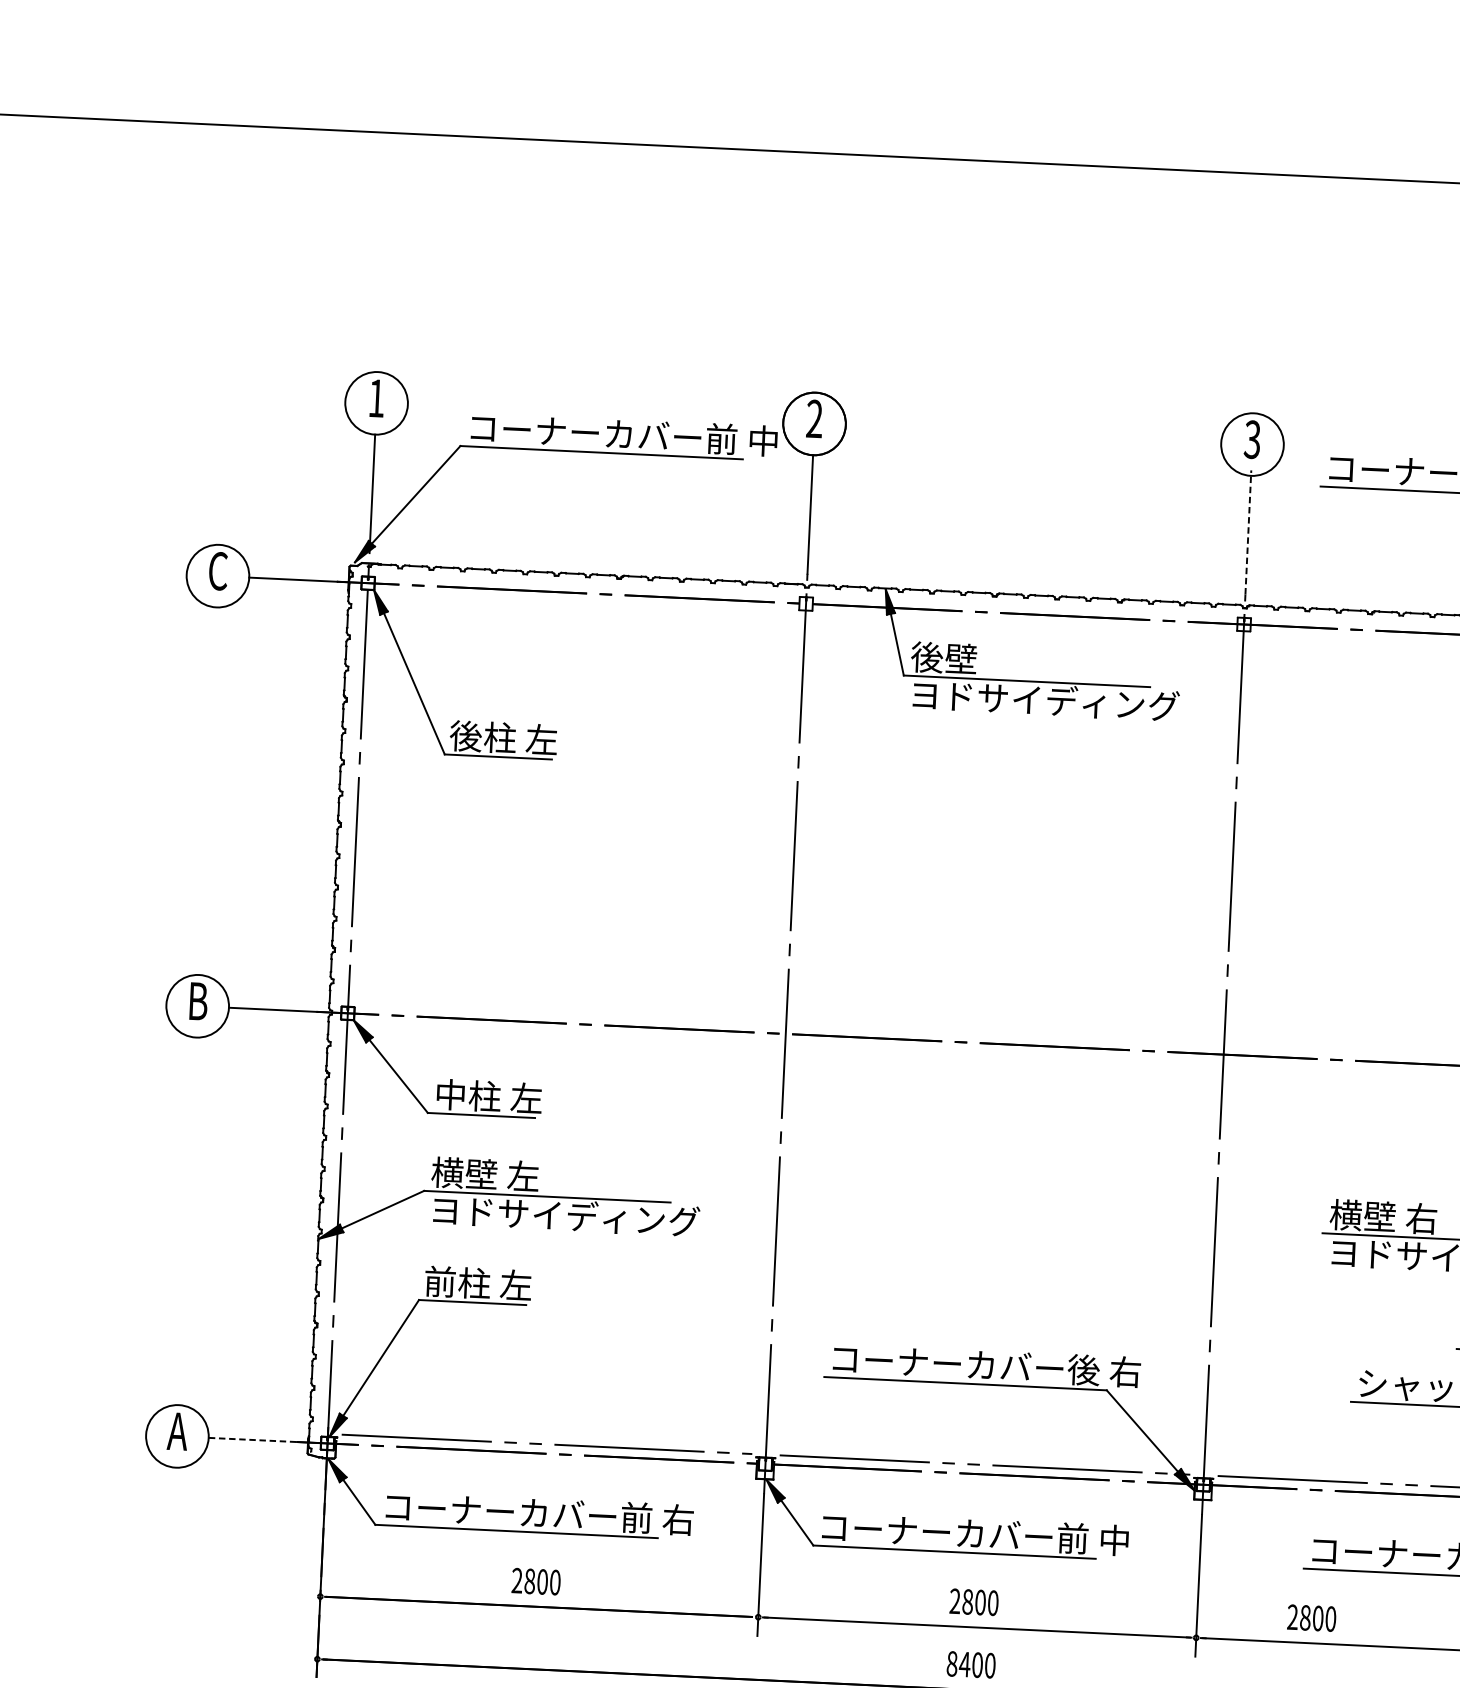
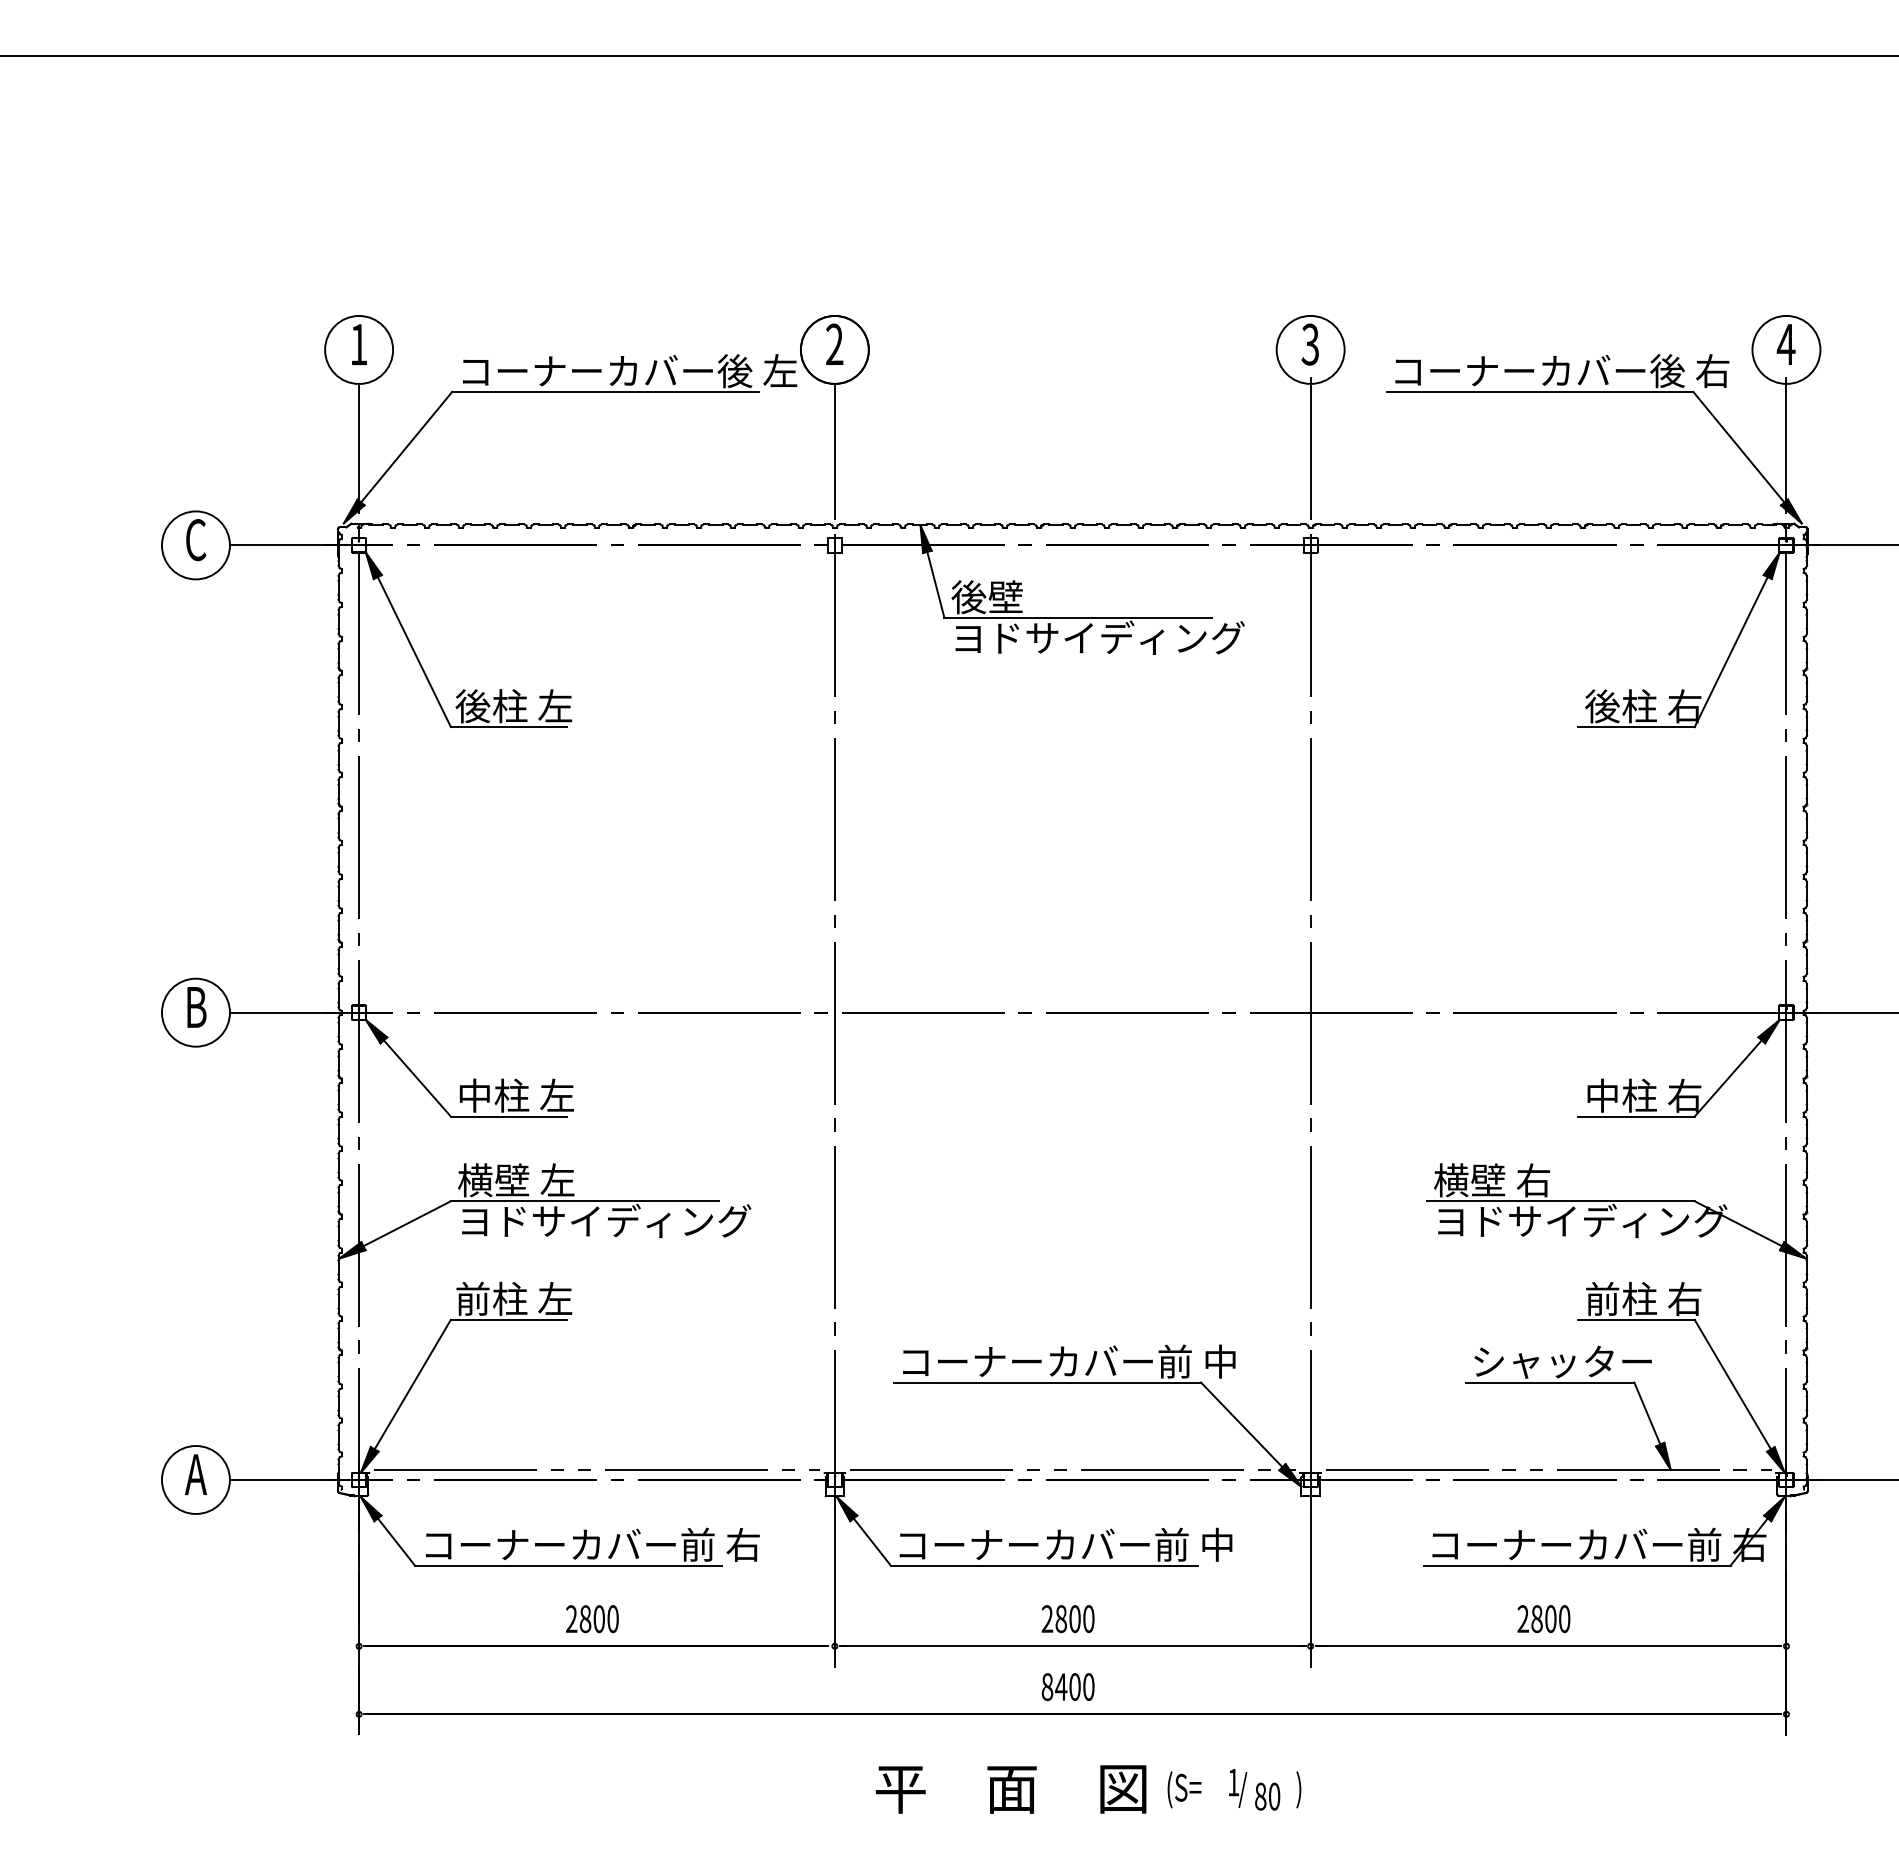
text: (742, 440) -> (757, 371), コーナーカバー前 中 -> コーナーカバー後 左
line: (1248, 531) -> (1310, 444), dashed -> solid
text: (1103, 1370) -> (1196, 1361), コーナーカバー後 右 -> コーナーカバー前 中
line: (252, 1439) -> (277, 1479), dashed -> solid
text: (1311, 1618) -> (1543, 1619), moved

